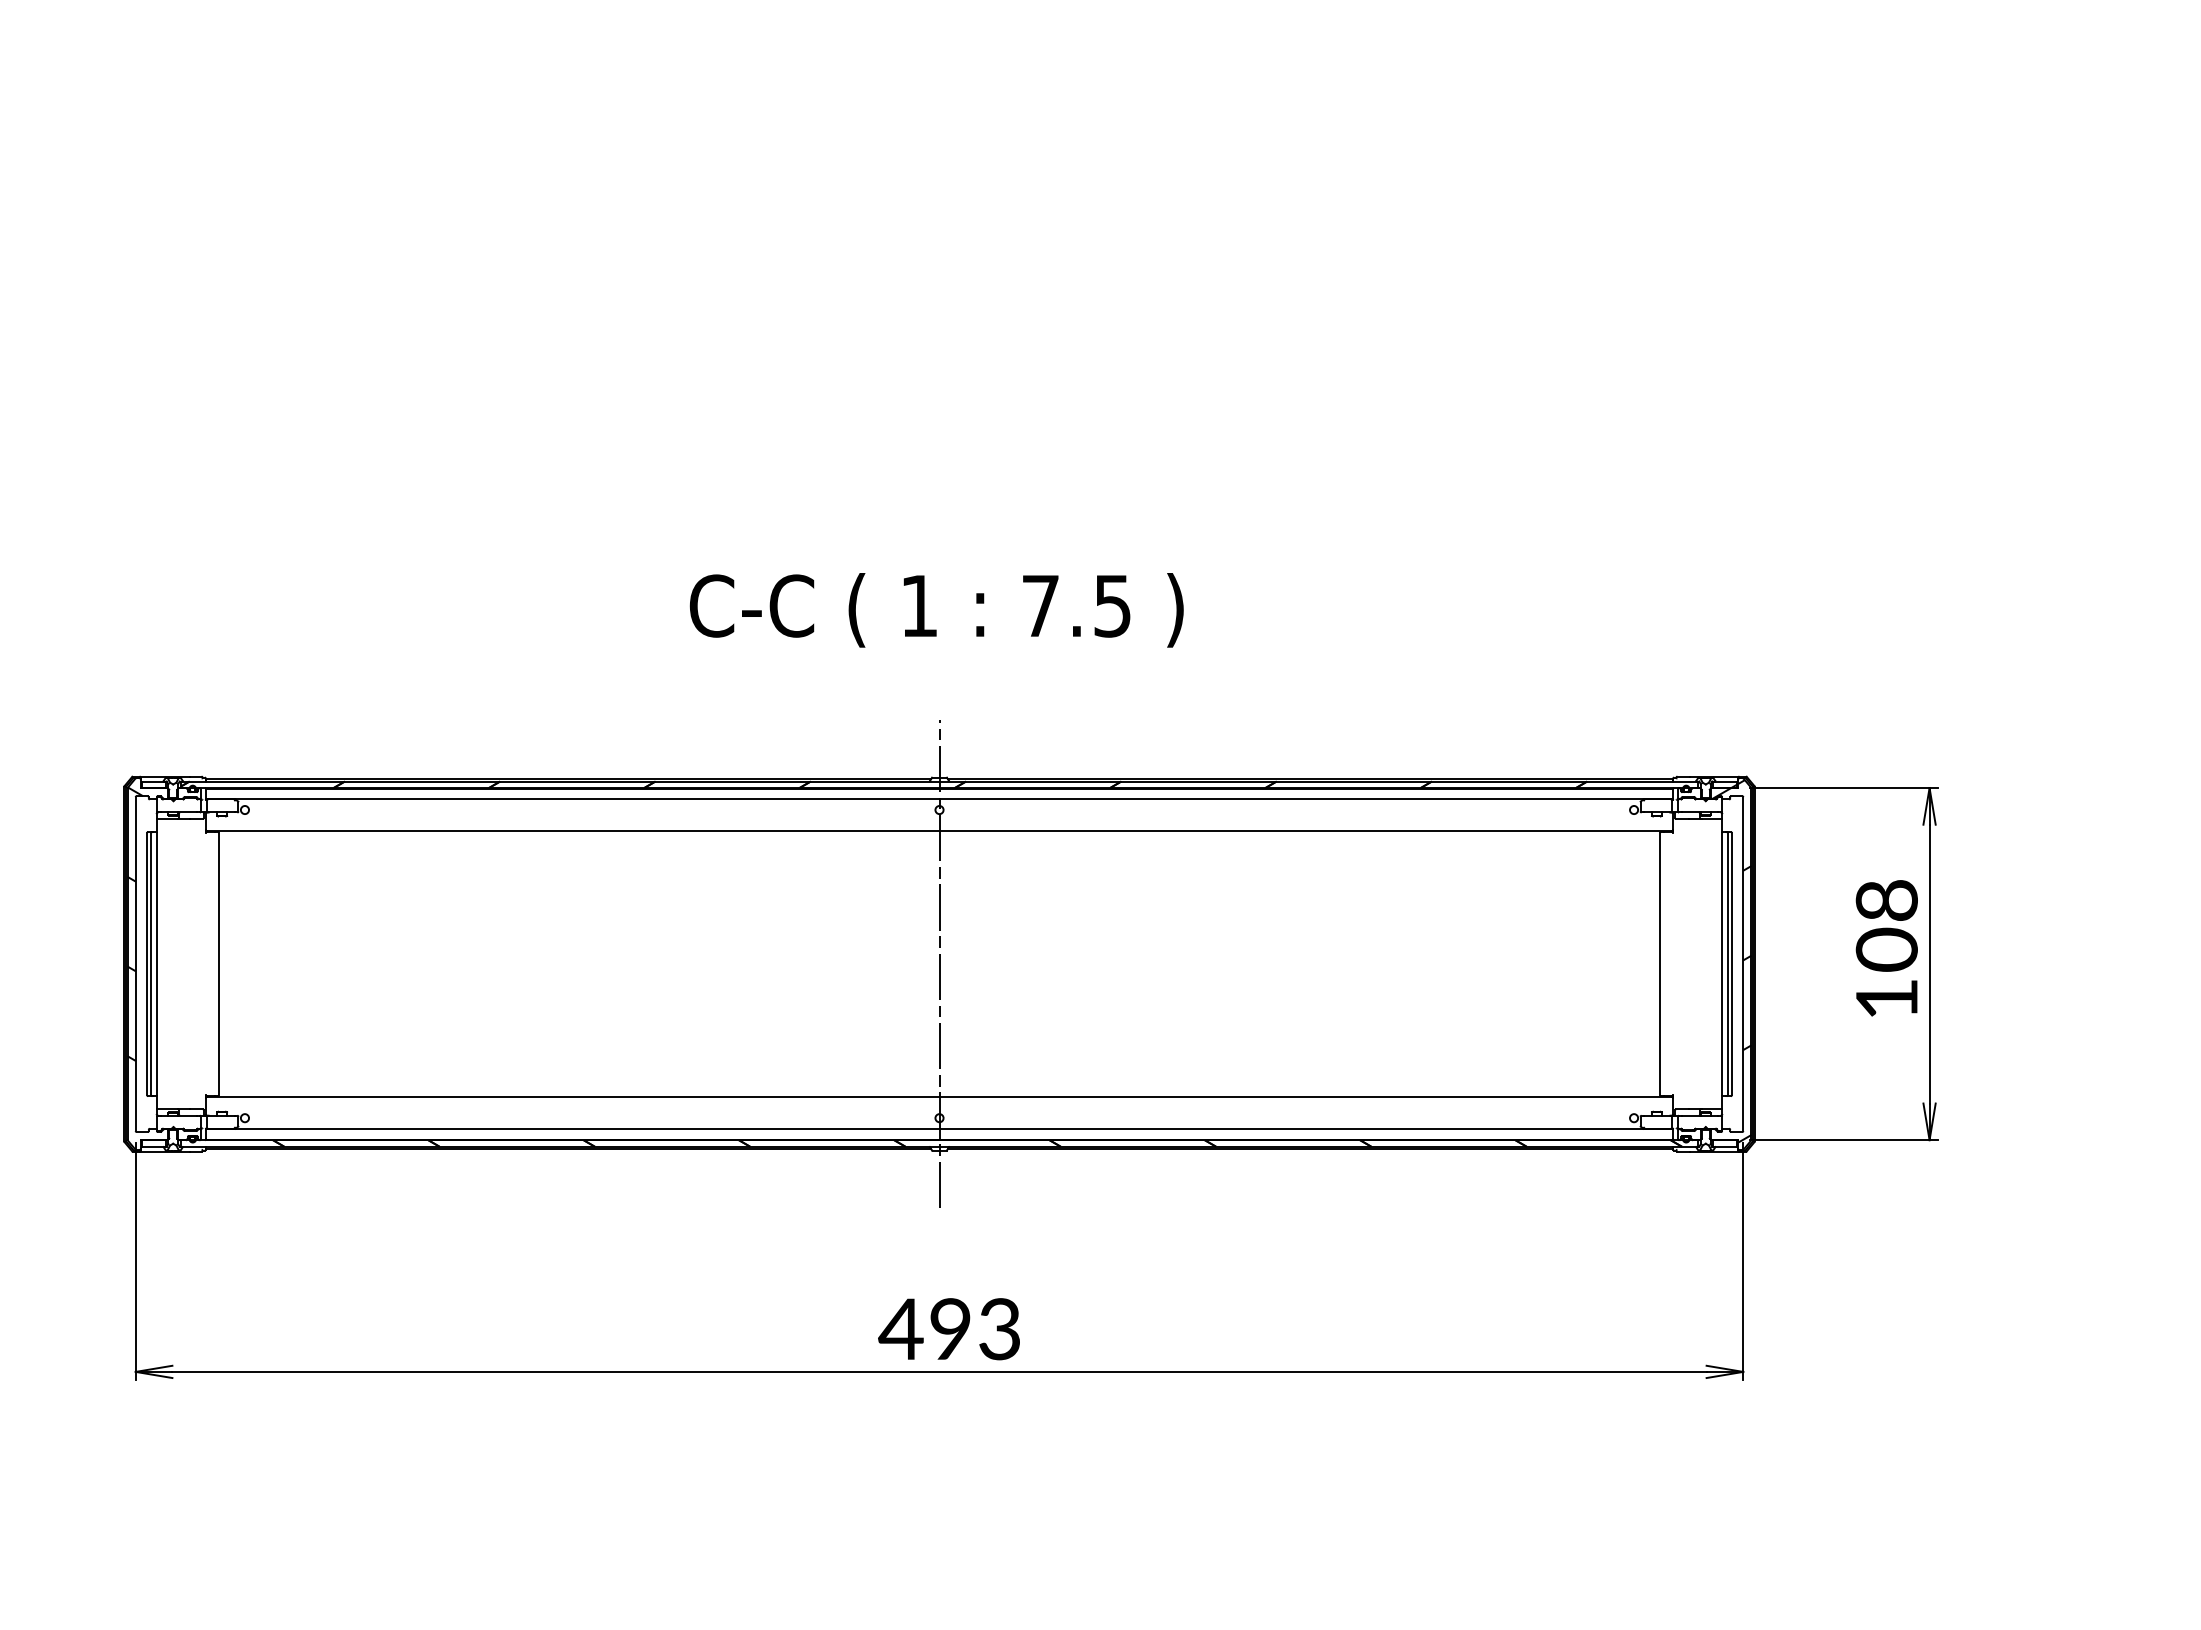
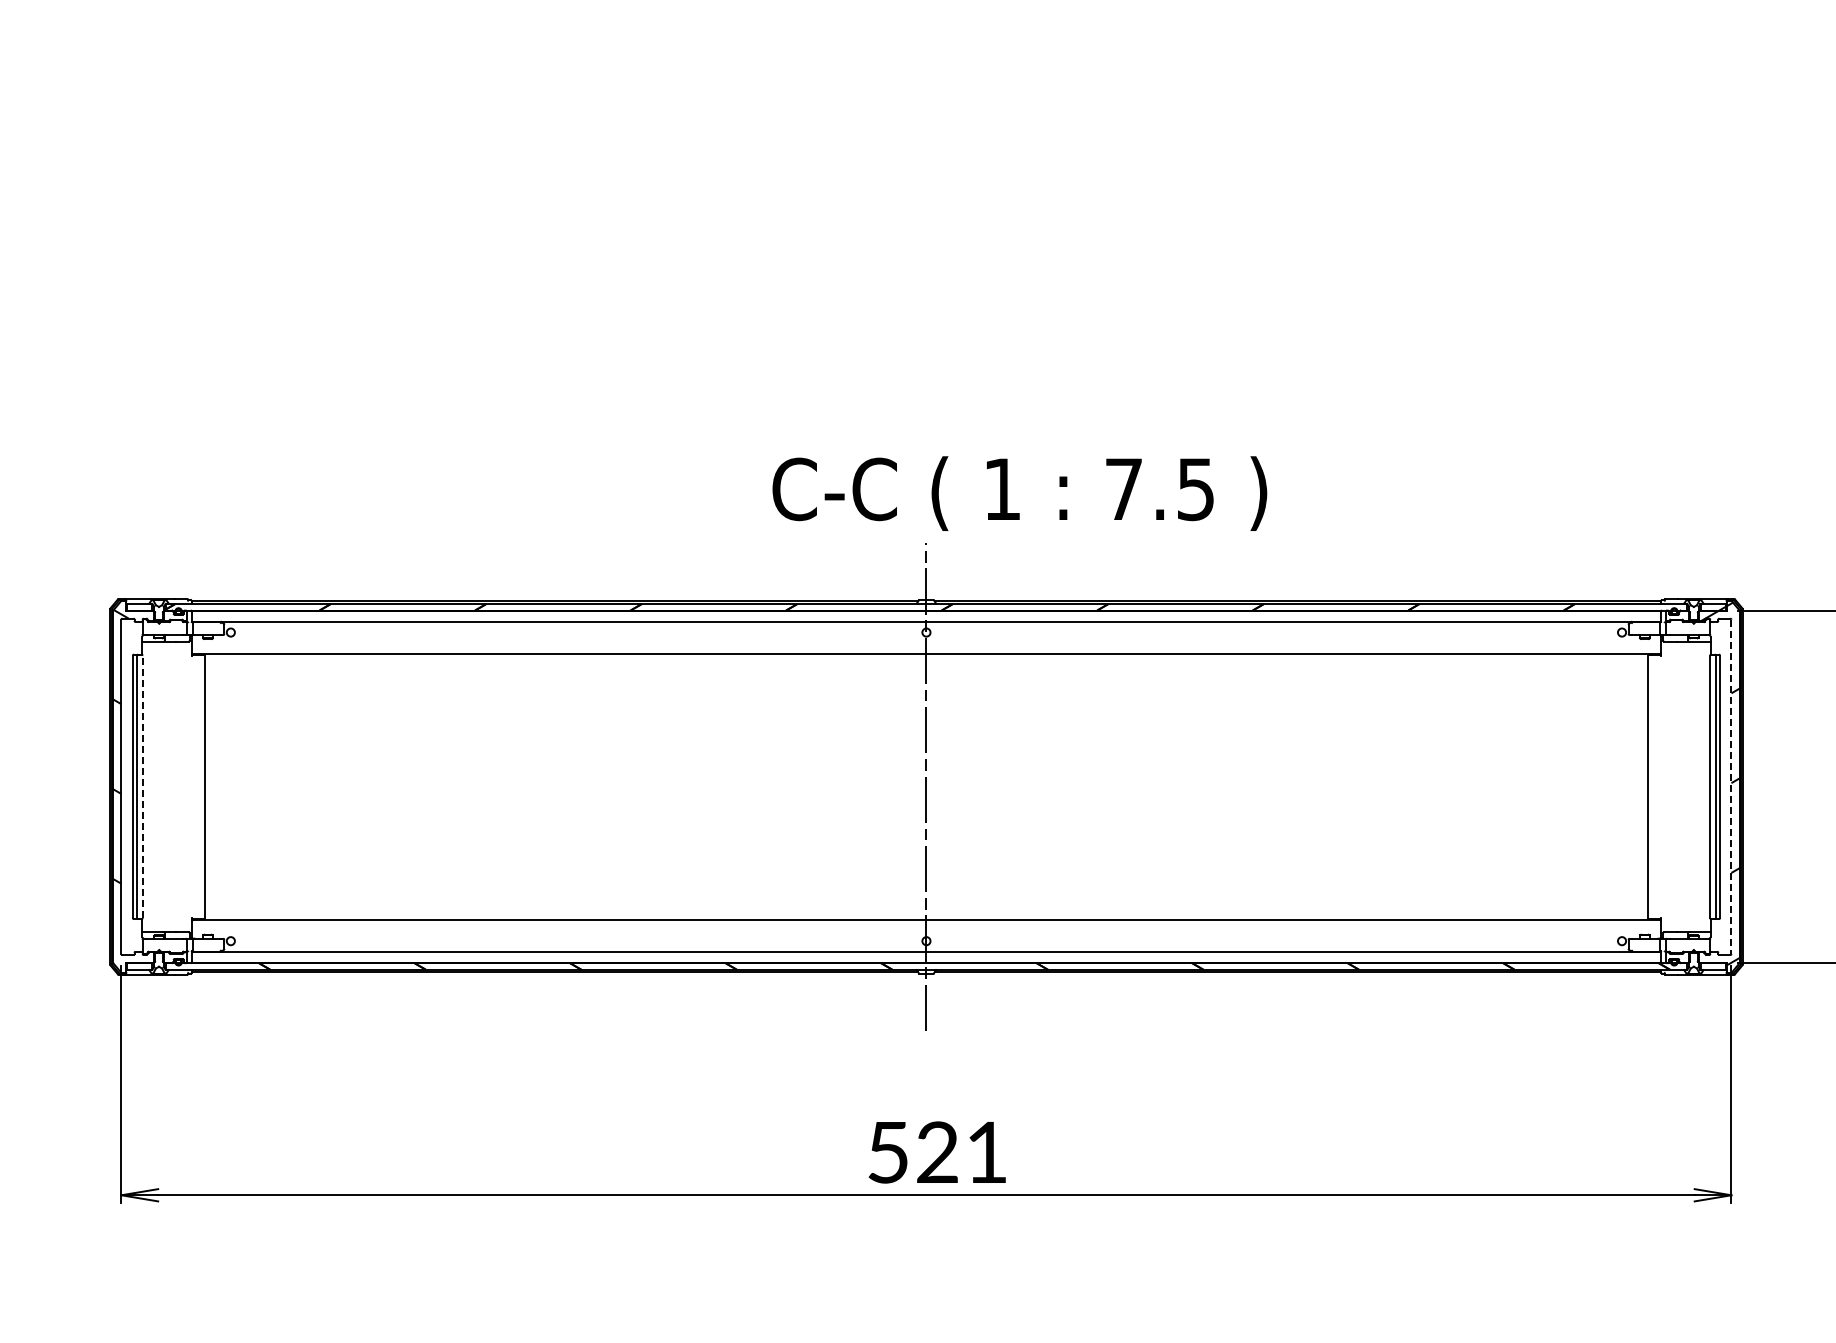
text: (936, 610) -> (1019, 493), moved
line: (156, 963) -> (142, 786), solid -> dashed
line: (1743, 964) -> (1731, 787), solid -> dashed
text: (948, 1329) -> (935, 1152), 493 -> 521

